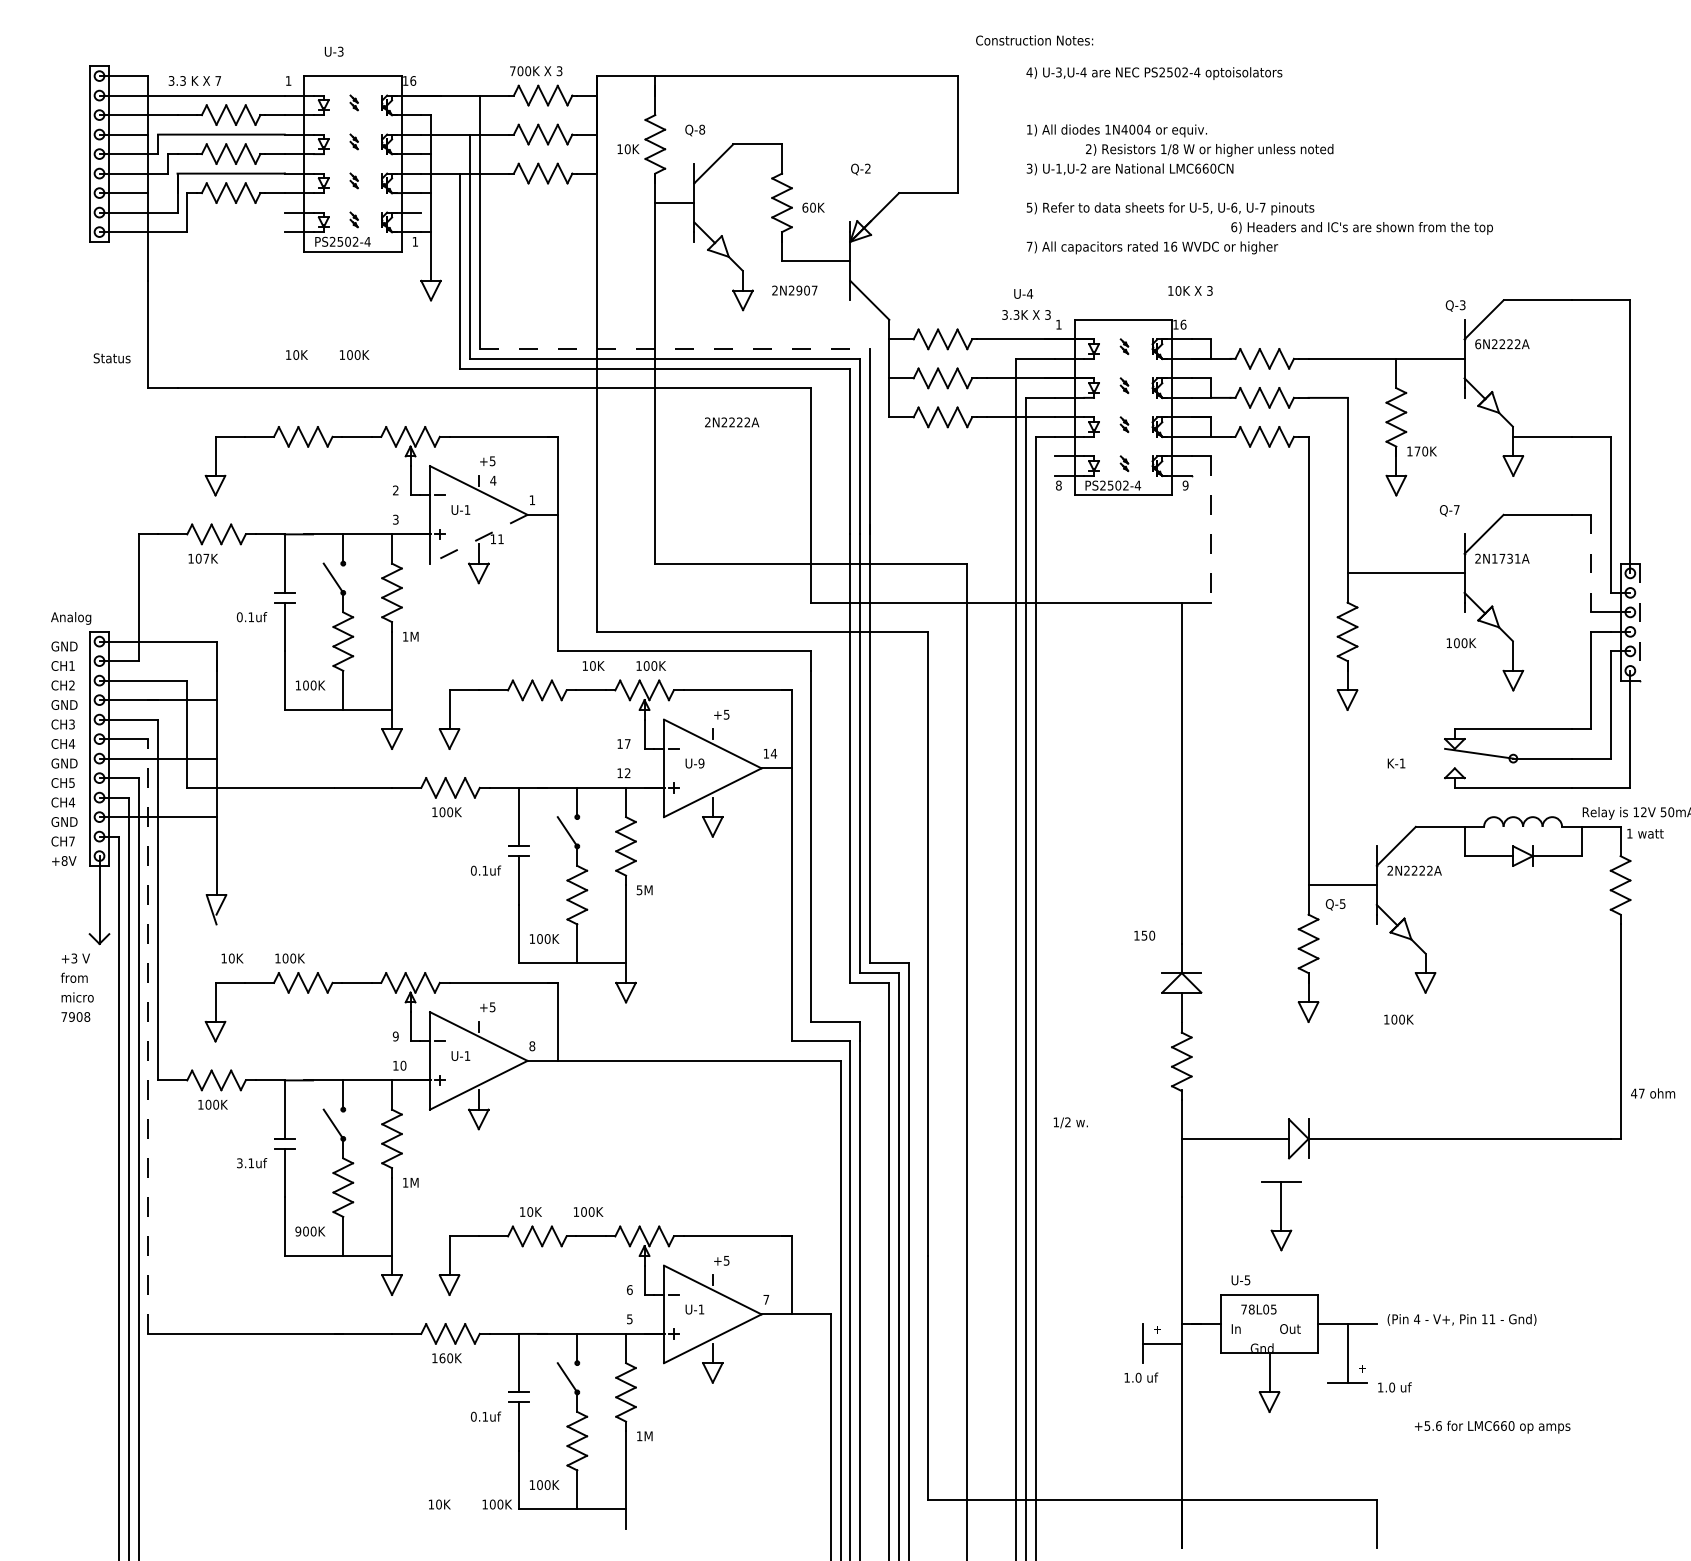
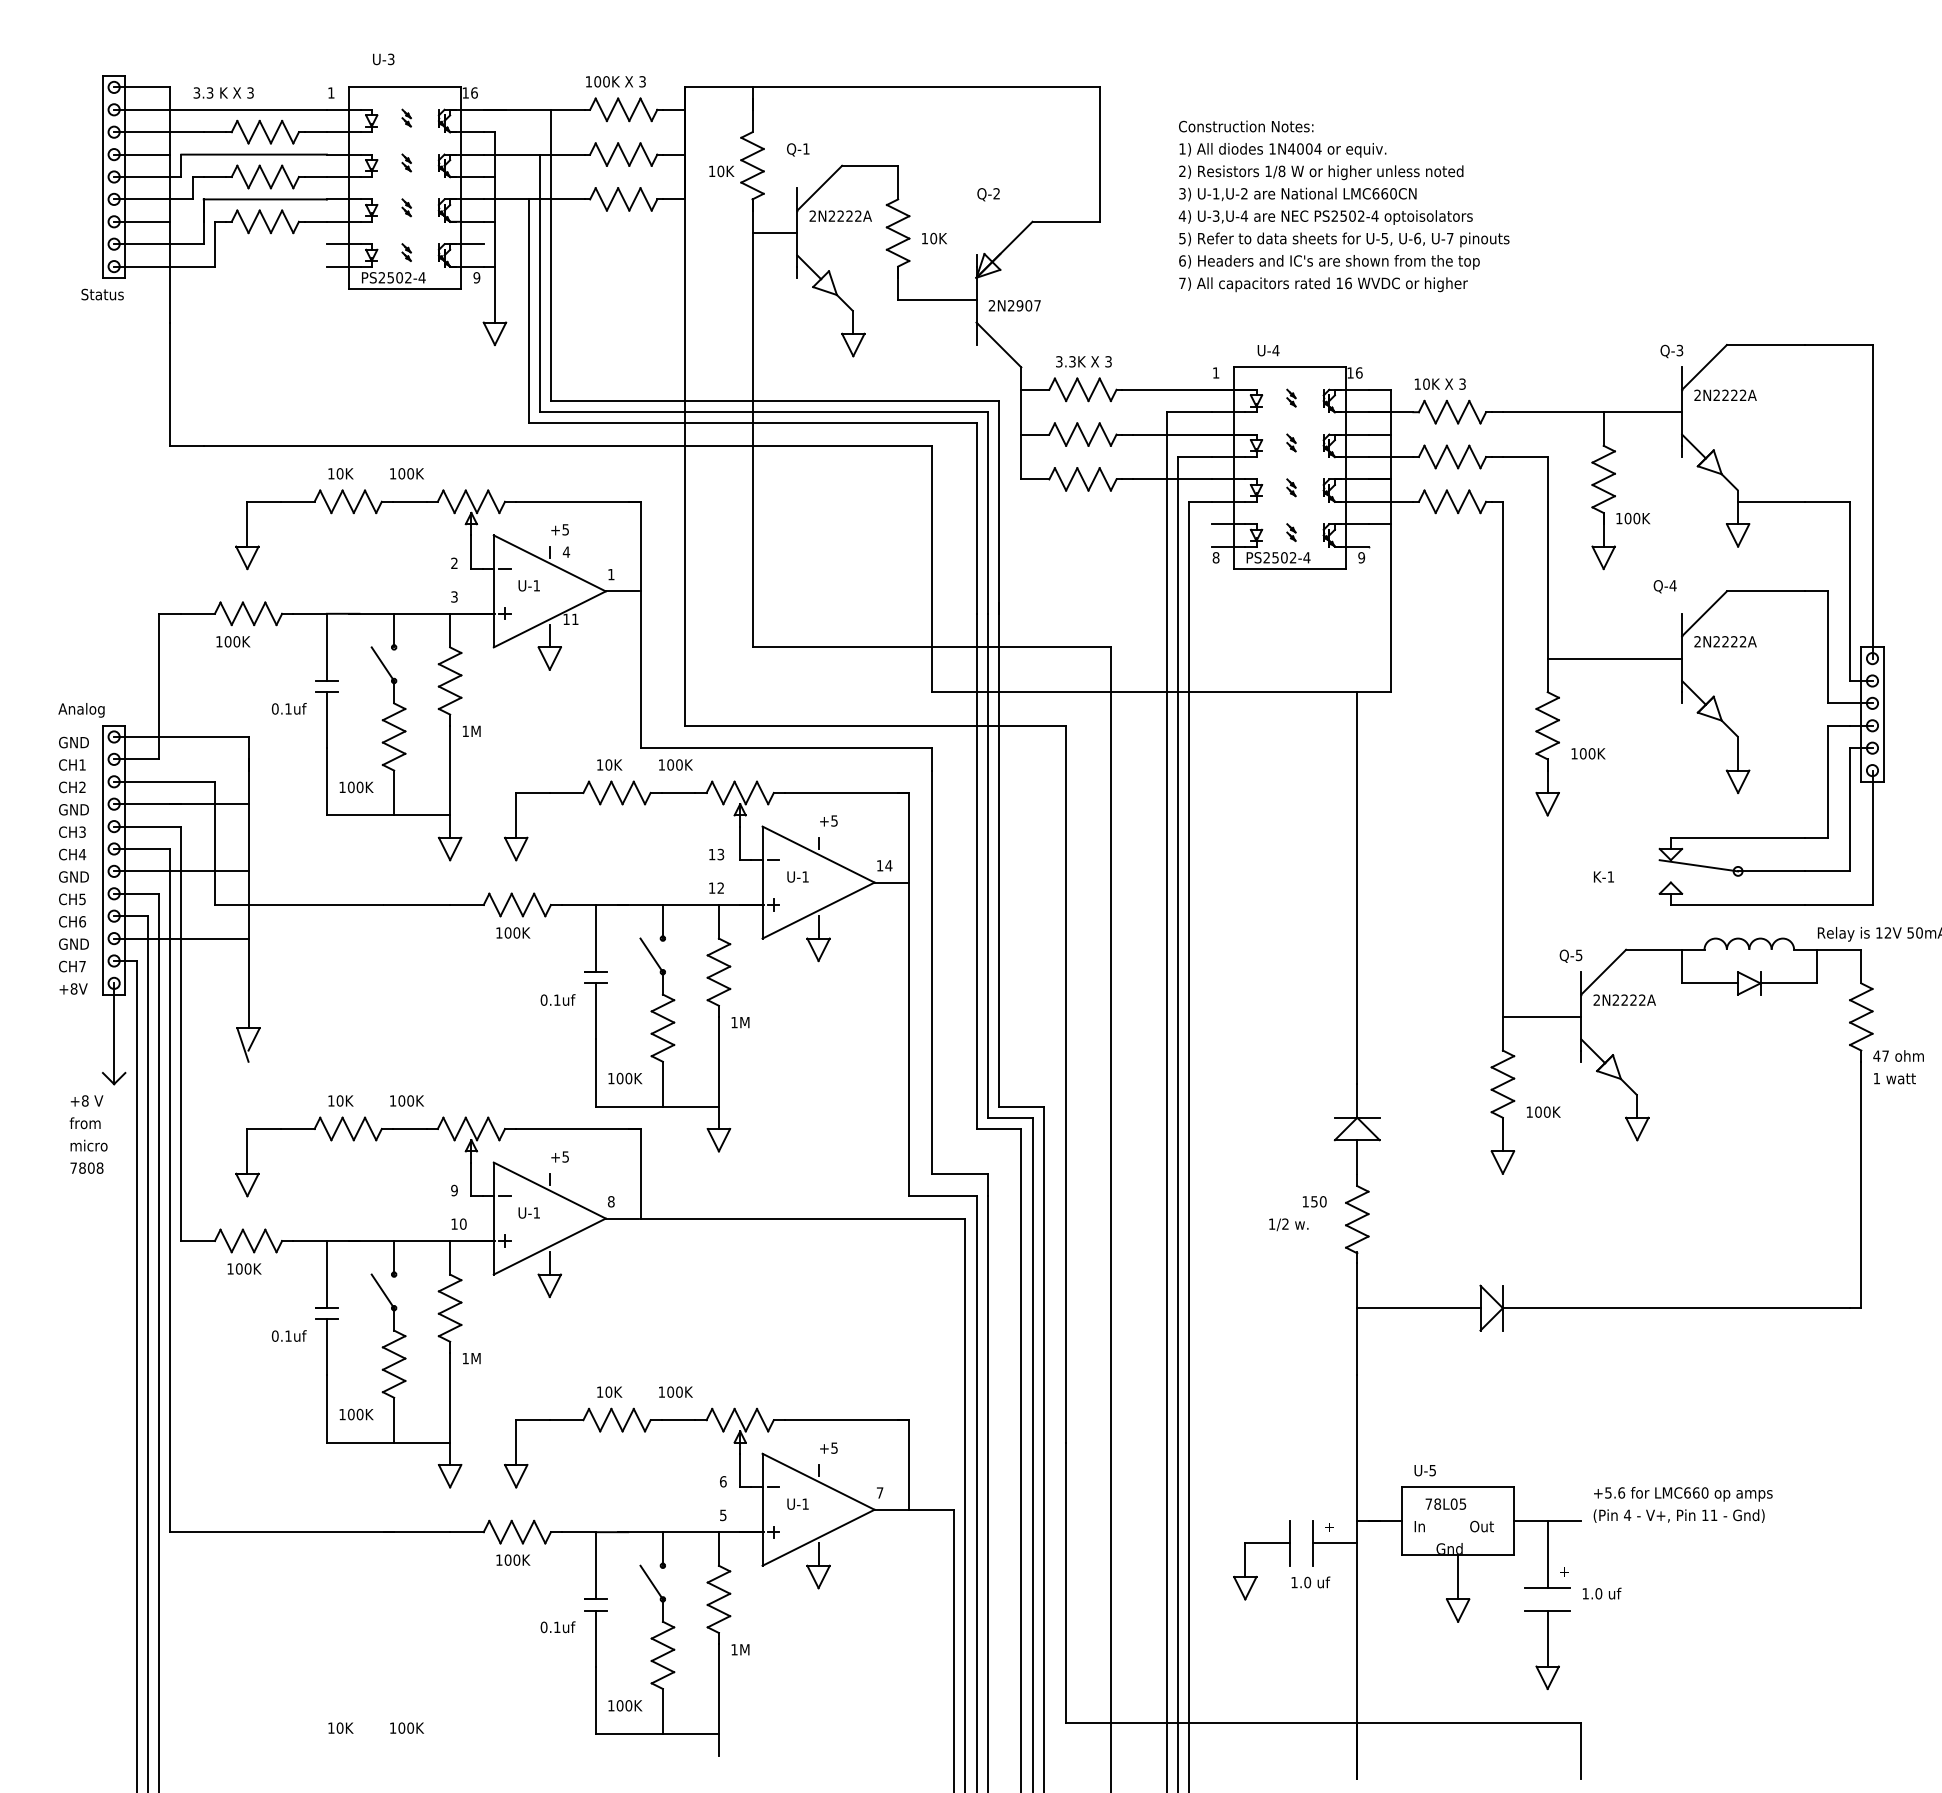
text: (1034, 40) -> (1246, 126), moved
text: (512, 70) -> (588, 81), 700K -> 100K
text: (1154, 73) -> (1325, 217), moved
text: (218, 80) -> (250, 92), 7 -> 3
text: (702, 129) -> (806, 148), Q-8 -> Q-1
text: (1209, 150) -> (1321, 172), moved
text: (805, 207) -> (924, 238), 60K -> 10K
text: (1362, 228) -> (1329, 262), moved
text: (414, 241) -> (476, 277), 1 -> 9
text: (794, 290) -> (1014, 305), moved
text: (1189, 290) -> (1439, 383), moved
text: (1023, 293) -> (1268, 350), moved
text: (1026, 314) -> (1083, 361), moved
text: (1477, 344) -> (1697, 395), 6N2222A -> 2N2222A
line: (674, 349) -> (774, 401), dashed -> solid
text: (327, 354) -> (375, 473), moved
text: (112, 358) -> (102, 294), moved
text: (731, 421) -> (840, 215), moved
text: (1417, 451) -> (1627, 518), 170K -> 100K
line: (1210, 471) -> (1390, 541), dashed -> solid
text: (1456, 509) -> (1672, 585), Q-7 -> Q-4
line: (478, 539) -> (549, 619), dashed -> solid
text: (206, 558) -> (236, 641), 107K -> 100K
text: (1505, 558) -> (1729, 641), 2N1731A -> 2N2222A
line: (1591, 563) -> (1827, 647), dashed -> solid
line: (1639, 622) -> (1883, 715), dashed -> solid
text: (1461, 642) -> (1588, 753), moved
text: (623, 665) -> (644, 764), moved
text: (627, 743) -> (720, 854), 17 -> 13
text: (701, 763) -> (805, 876), U-9 -> U-1
text: (71, 802) -> (82, 921), CH4 -> CH6
text: (1645, 833) -> (1894, 1078), moved
text: (639, 890) -> (734, 1022), 5M -> 1M
text: (1335, 904) -> (1570, 955), moved
text: (1144, 935) -> (1314, 1201), moved
text: (73, 958) -> (84, 1100), +3 -> +8
text: (262, 958) -> (375, 1100), moved
text: (71, 1016) -> (82, 1167), 7908 -> 7808
text: (1398, 1019) -> (1543, 1111), moved
line: (148, 1036) -> (170, 1190), dashed -> solid
text: (1652, 1093) -> (1898, 1055), moved
text: (1070, 1122) -> (1288, 1224), moved
text: (239, 1162) -> (274, 1335), 3.1uf -> 0.1uf
part: (1281, 1216) -> (1547, 1650), moved
text: (298, 1231) -> (342, 1414), 900K -> 100K
text: (441, 1357) -> (507, 1559), 160K -> 100K
part: (1084, 1358) -> (1245, 1560), added
text: (1492, 1427) -> (1683, 1494), moved
text: (469, 1503) -> (375, 1727), moved

